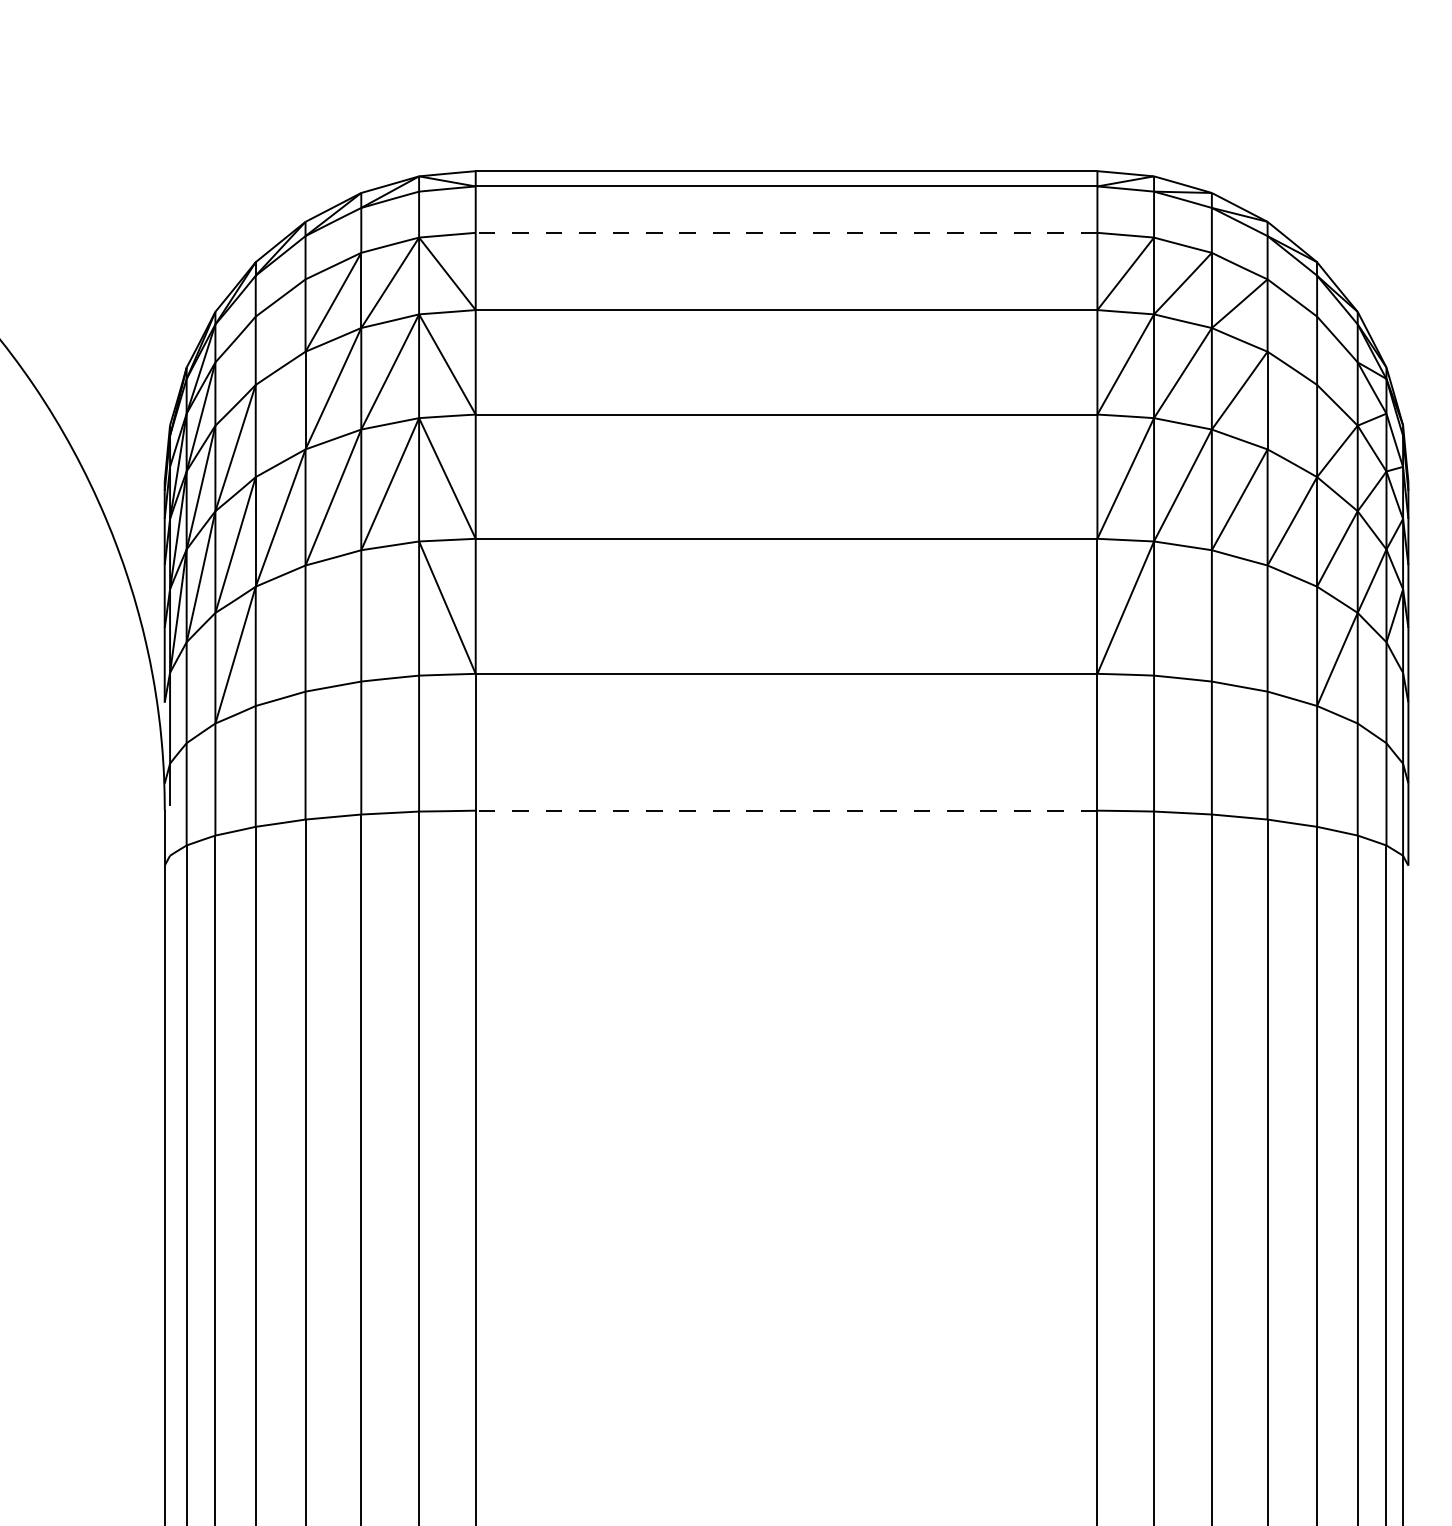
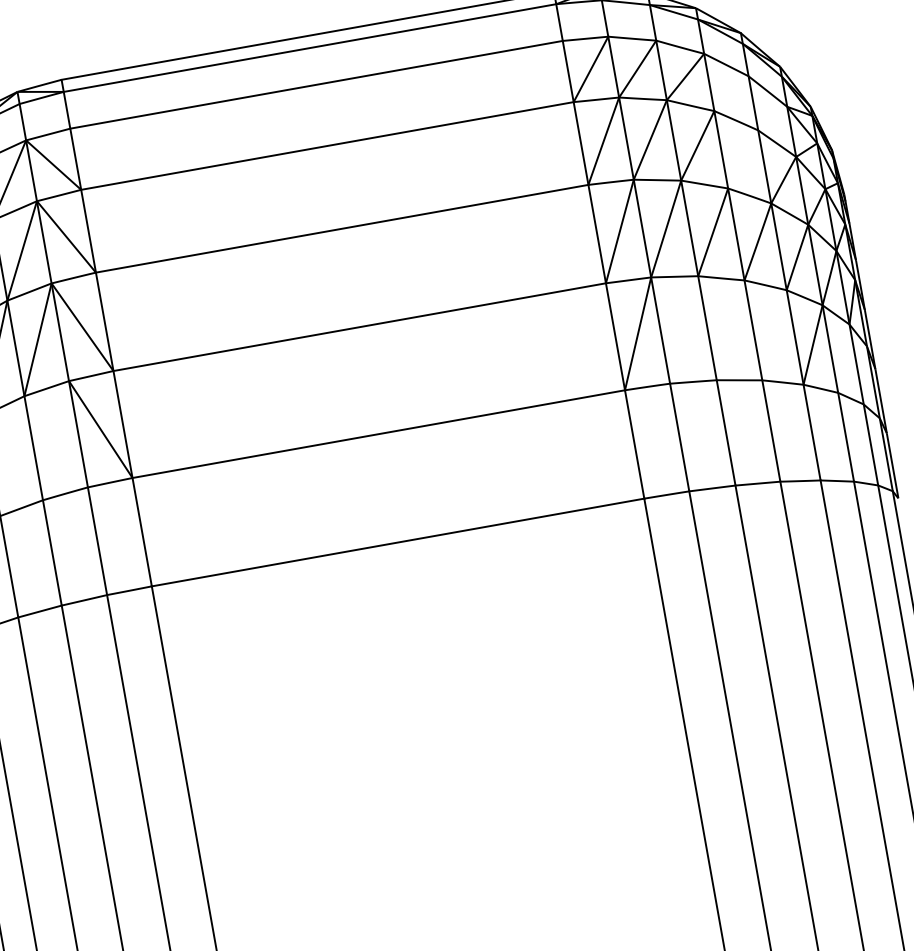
line: (786, 232) -> (316, 84), dashed -> solid
line: (786, 810) -> (397, 542), dashed -> solid

